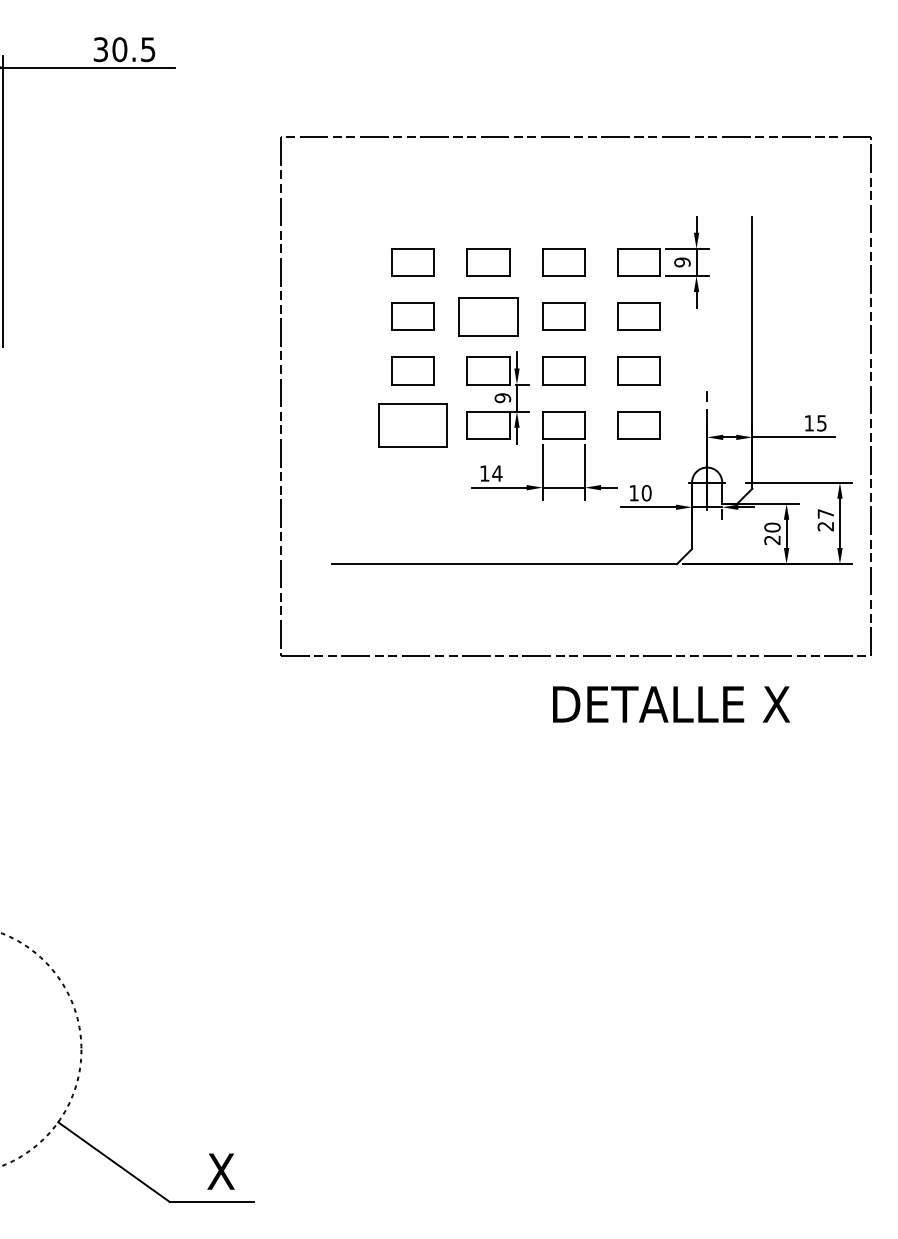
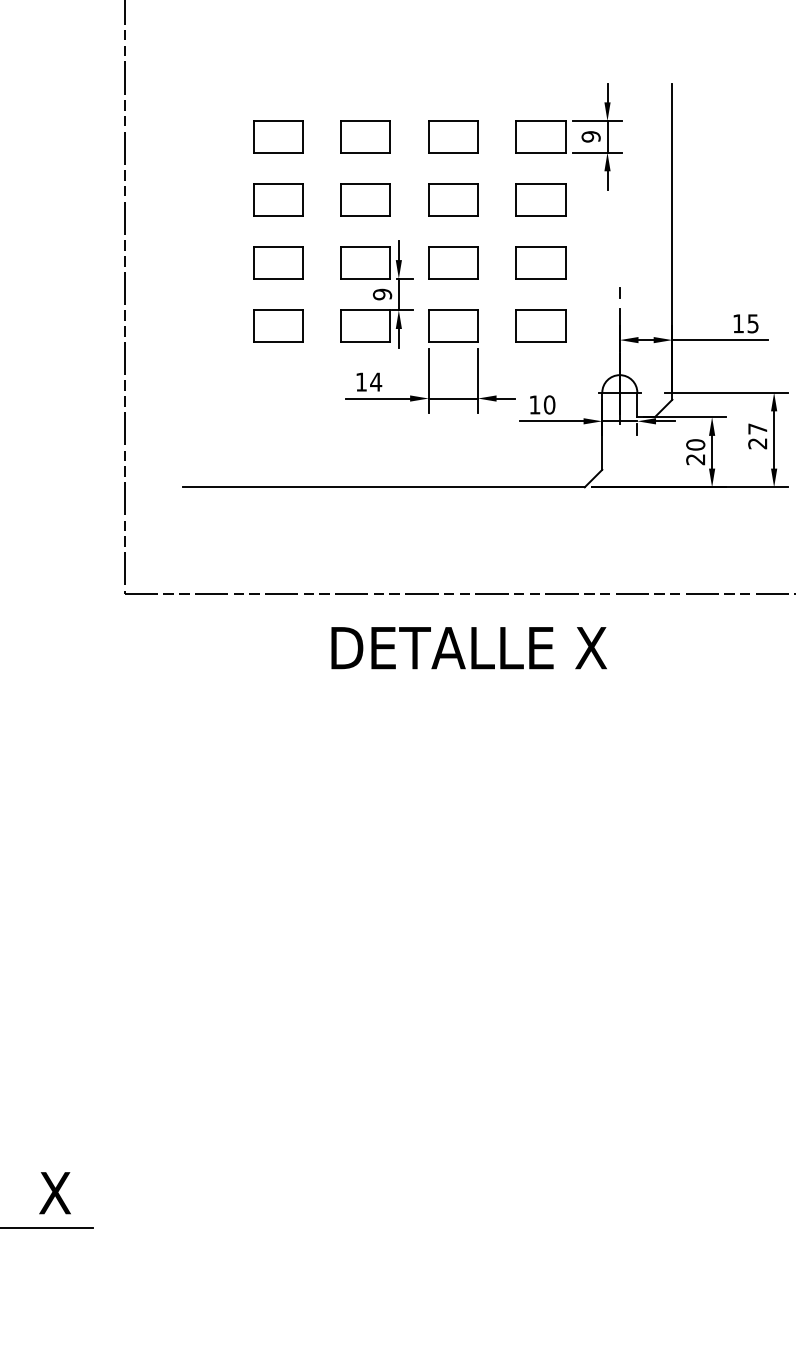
part: (488, 316) -> (365, 199), size x0.71
part: (412, 425) -> (277, 326), size x0.62
text: (671, 704) -> (469, 648), moved

